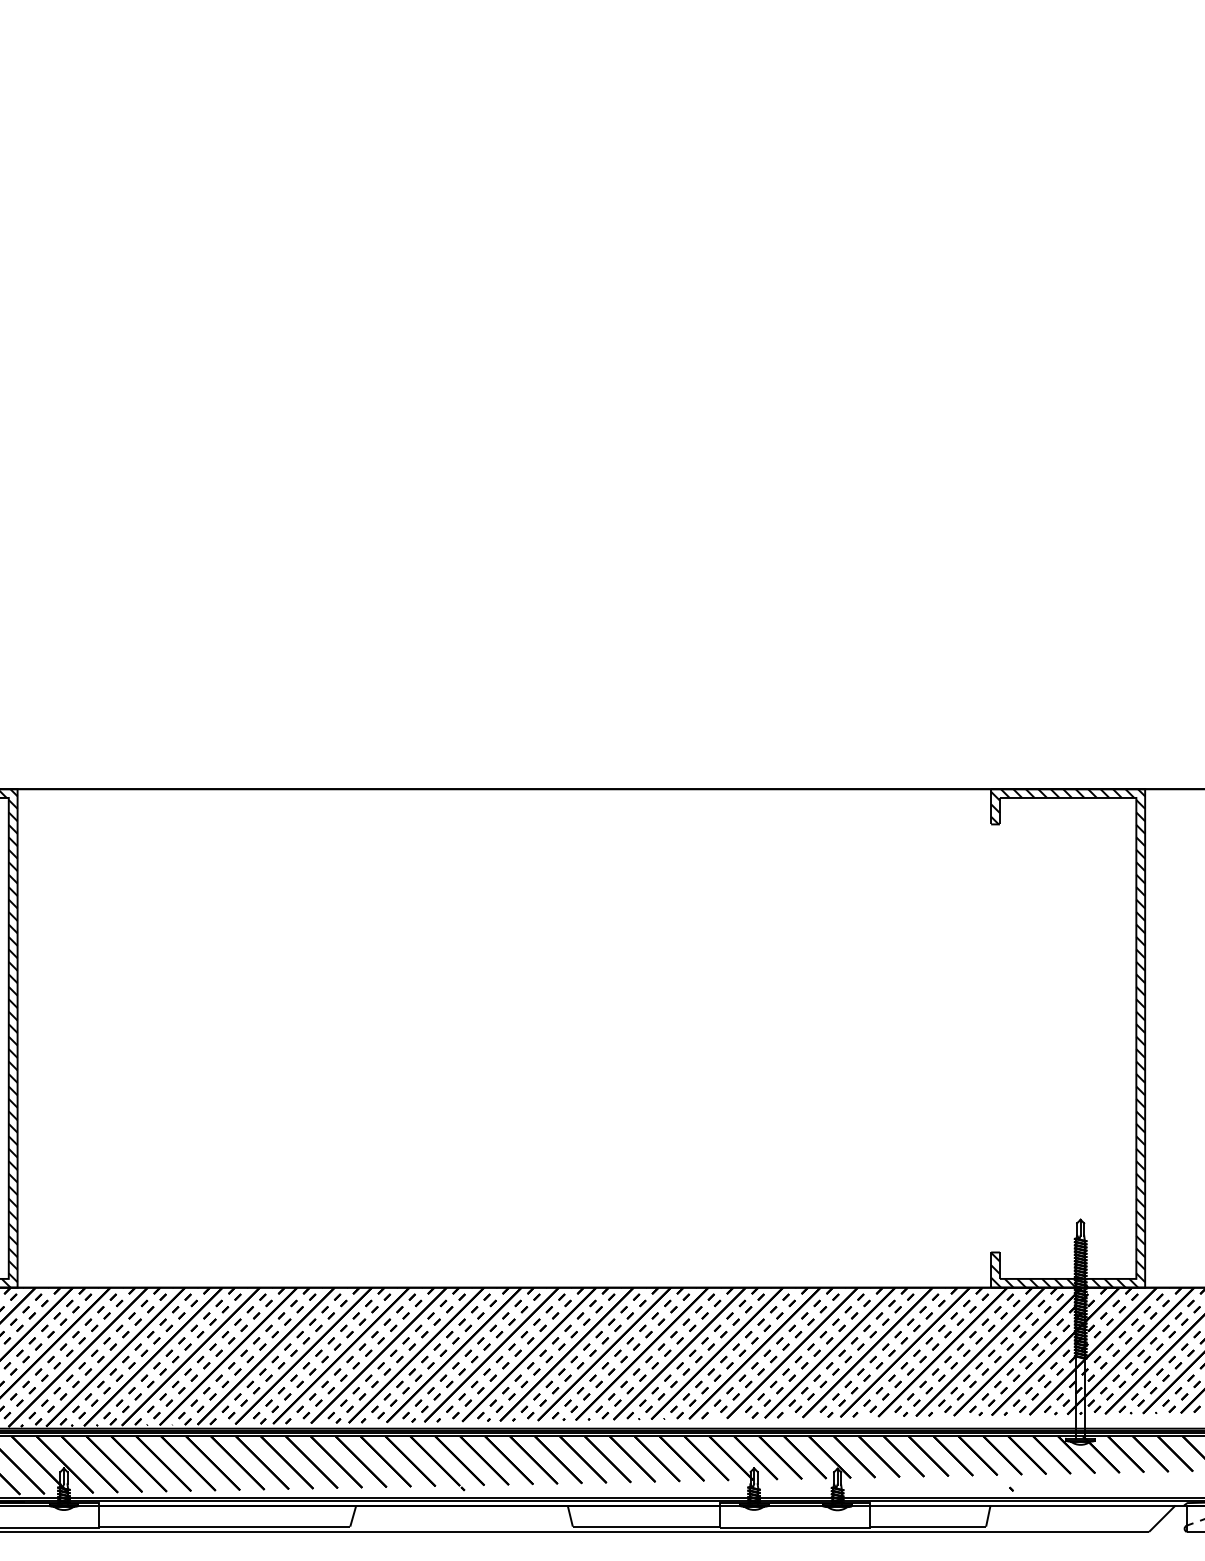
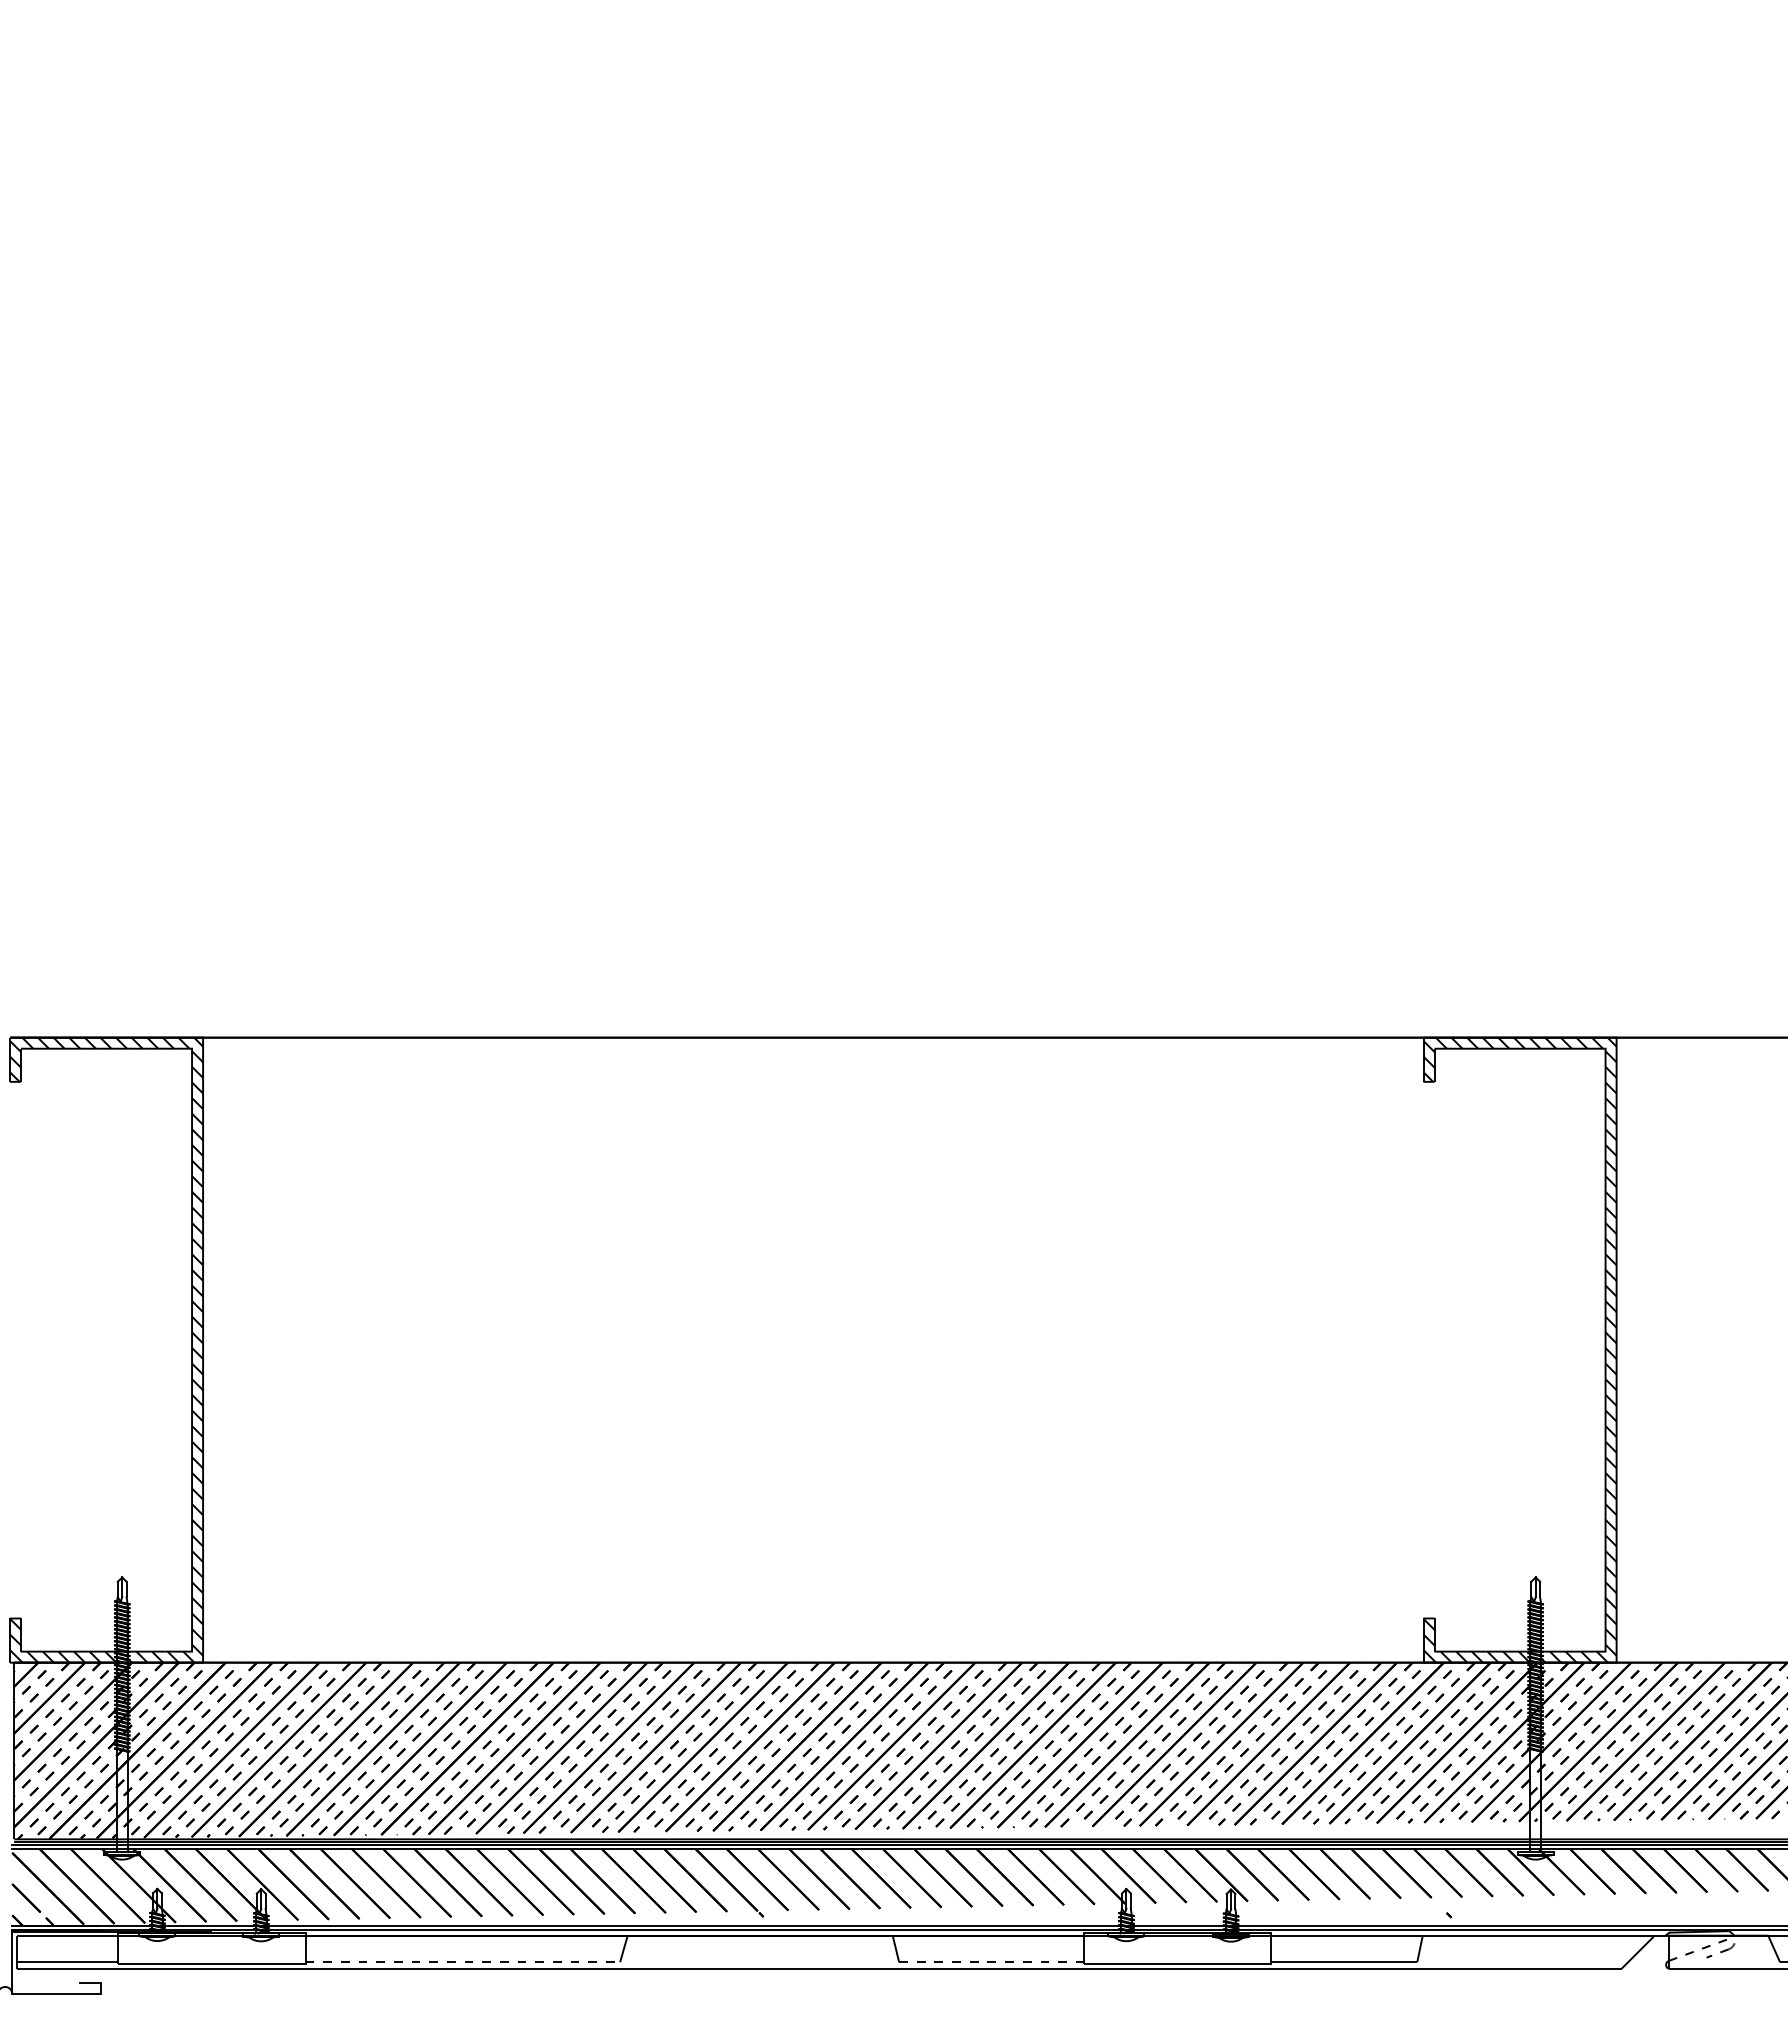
line: (225, 1526) -> (463, 1962), solid -> dashed
line: (646, 1526) -> (991, 1962), solid -> dashed

